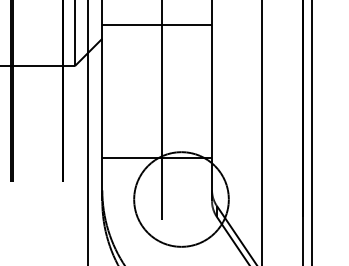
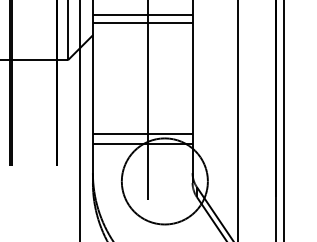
line: (157, 16) -> (143, 15), added
line: (157, 146) -> (143, 133), added

